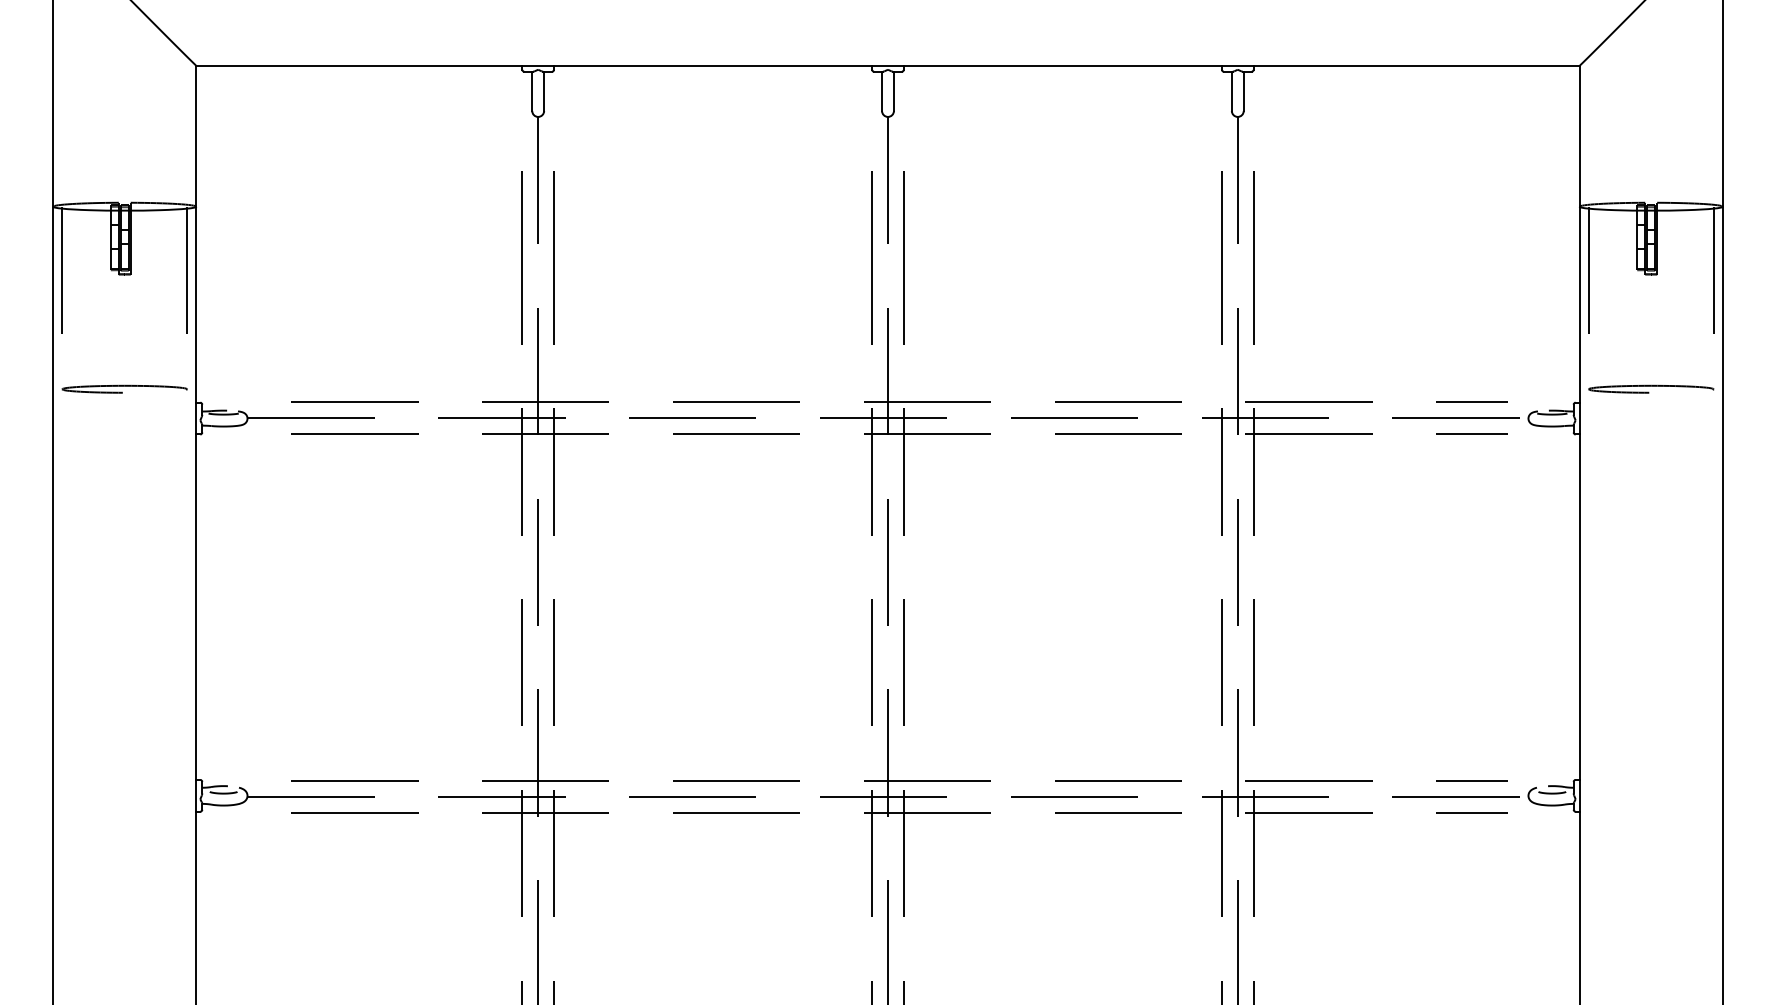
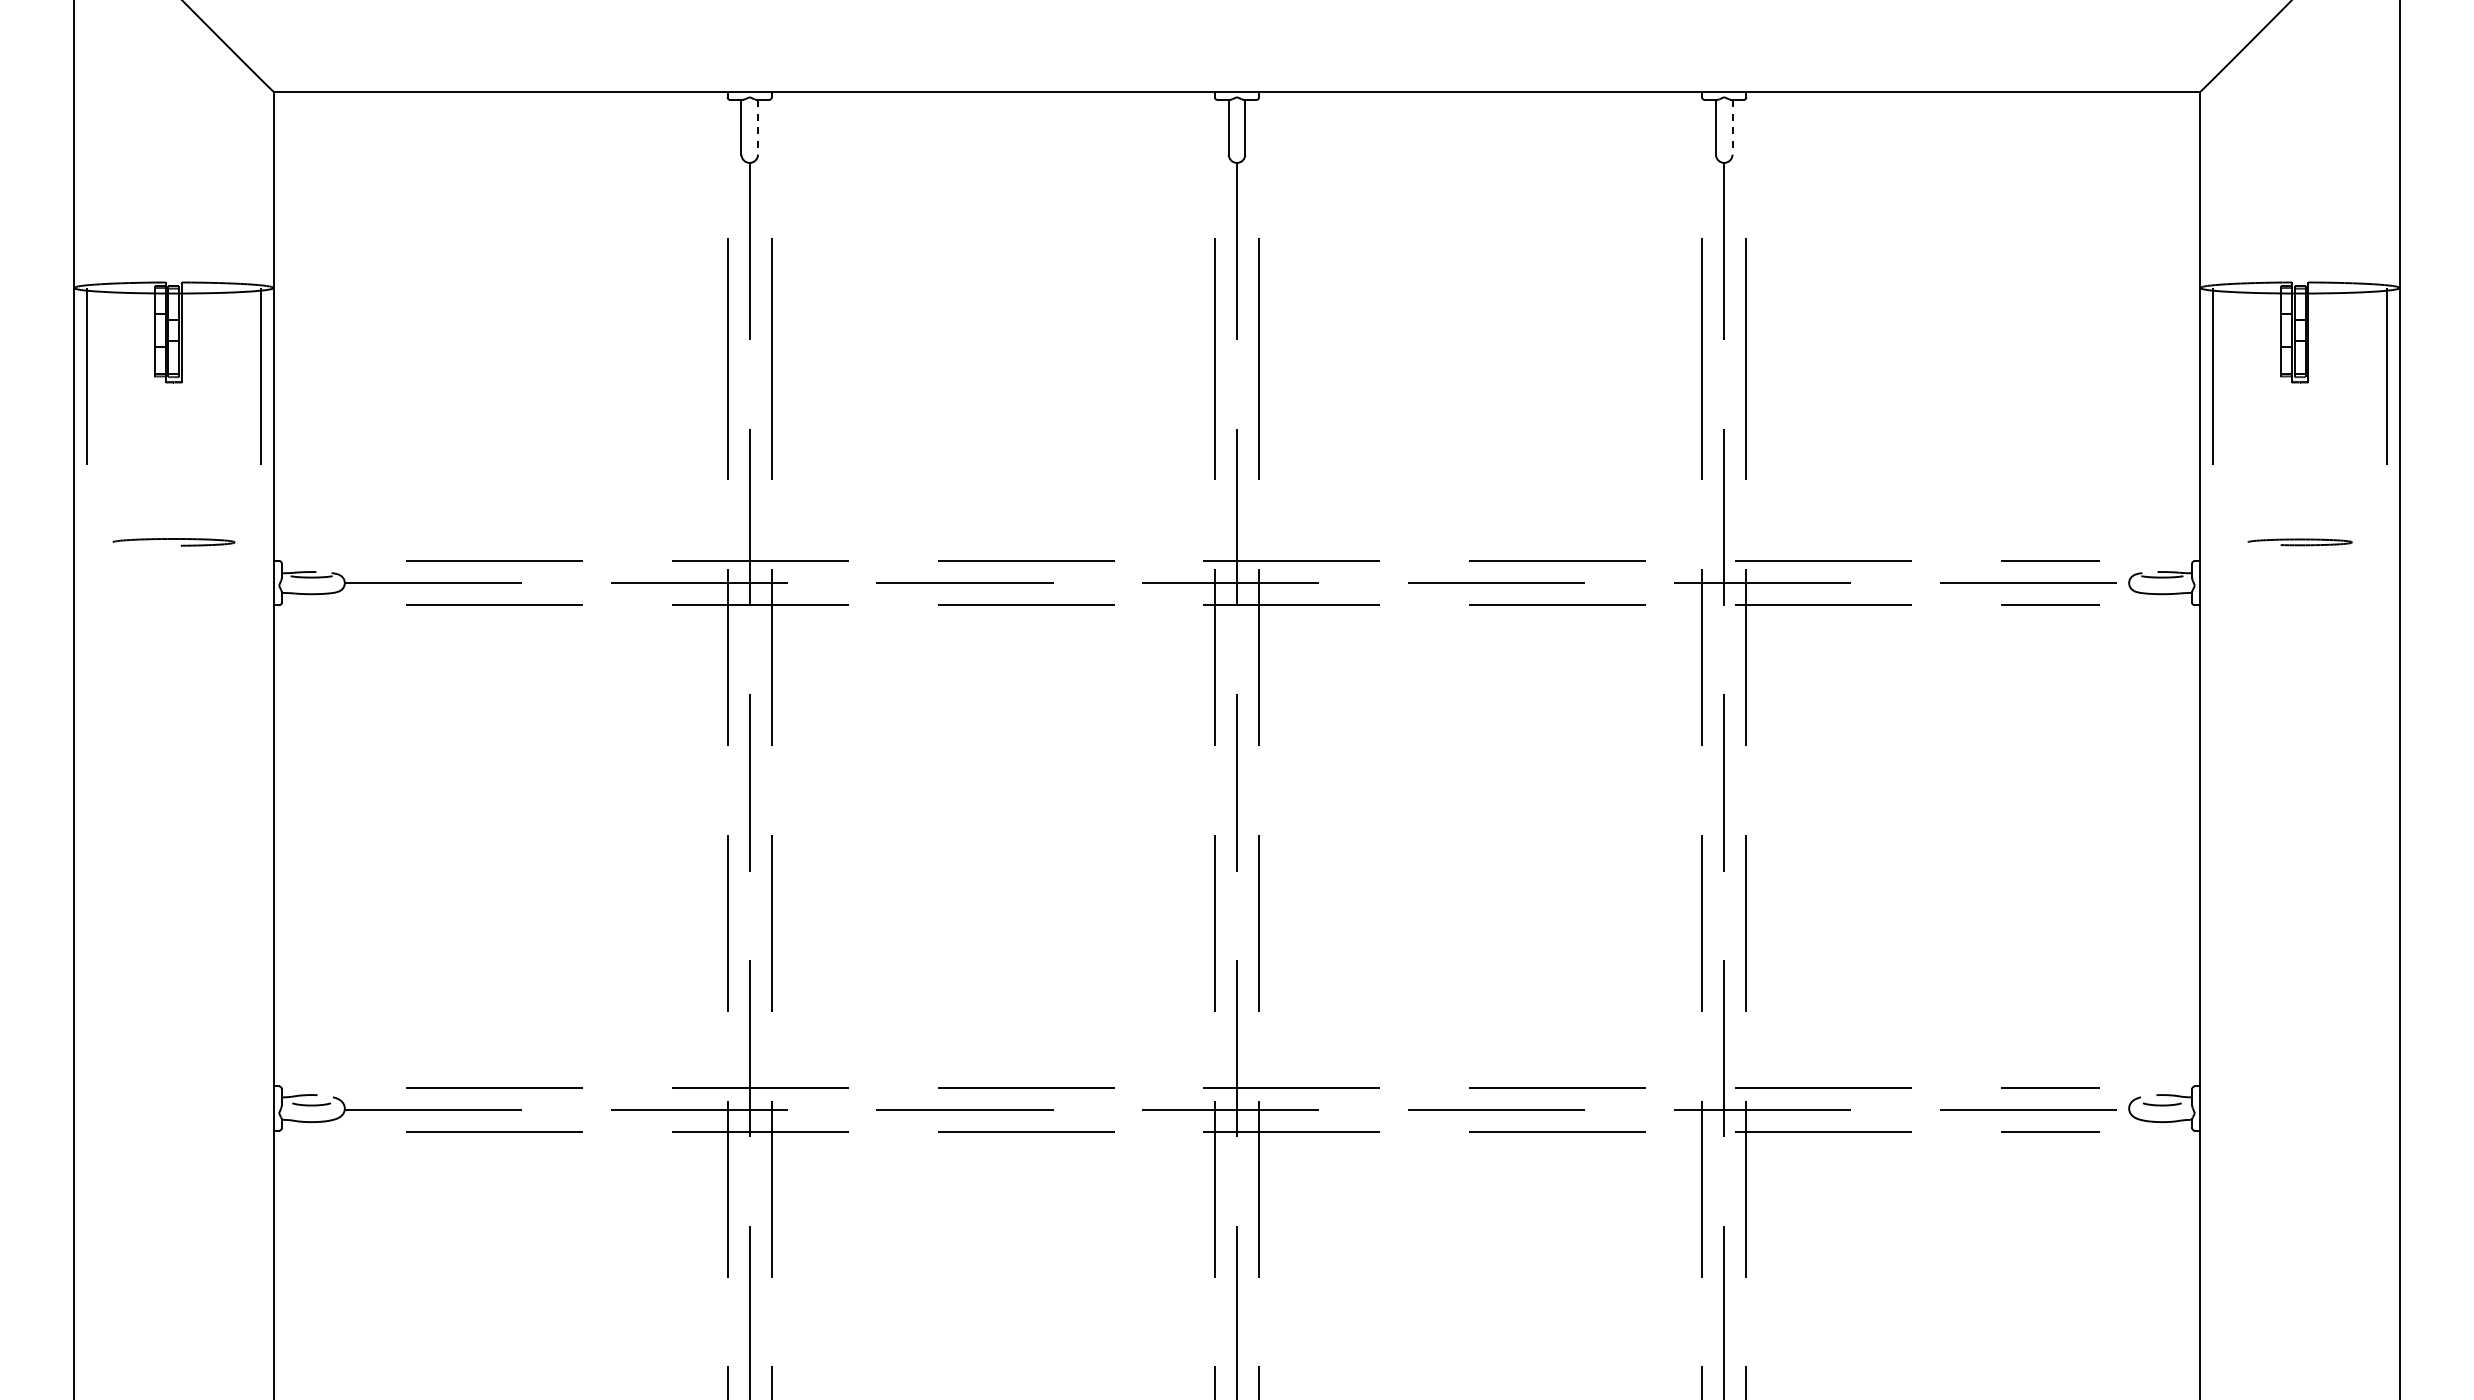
line: (544, 91) -> (758, 127), solid -> dashed
line: (1243, 91) -> (1732, 127), solid -> dashed
part: (124, 389) -> (173, 542), size x0.7
part: (1650, 389) -> (2299, 542), size x0.6

